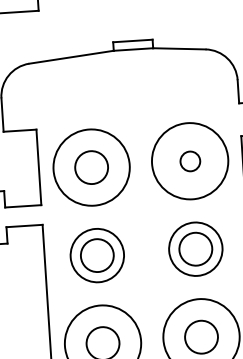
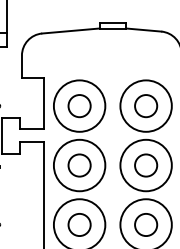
circle: (190, 161) -> (146, 106), size x1.67
circle: (194, 249) -> (145, 165), size x1.43
circle: (97, 255) -> (79, 165), size x1.43

